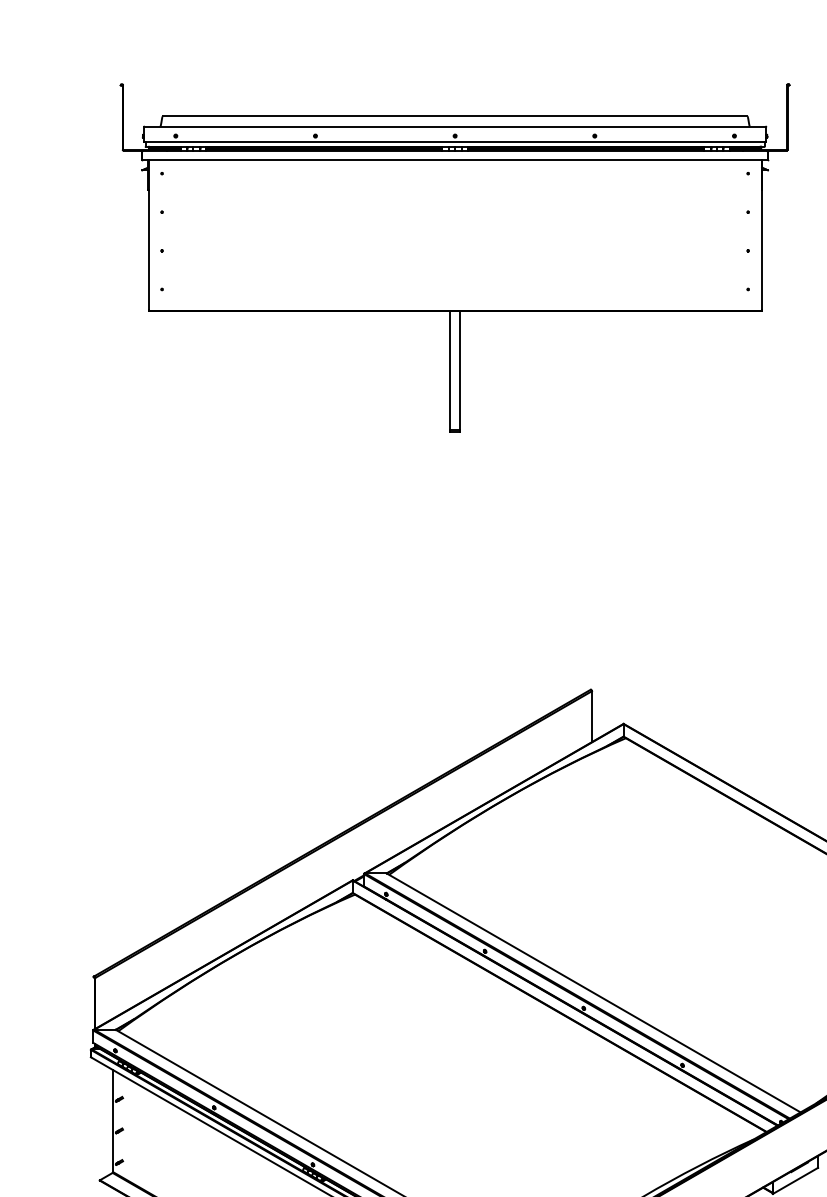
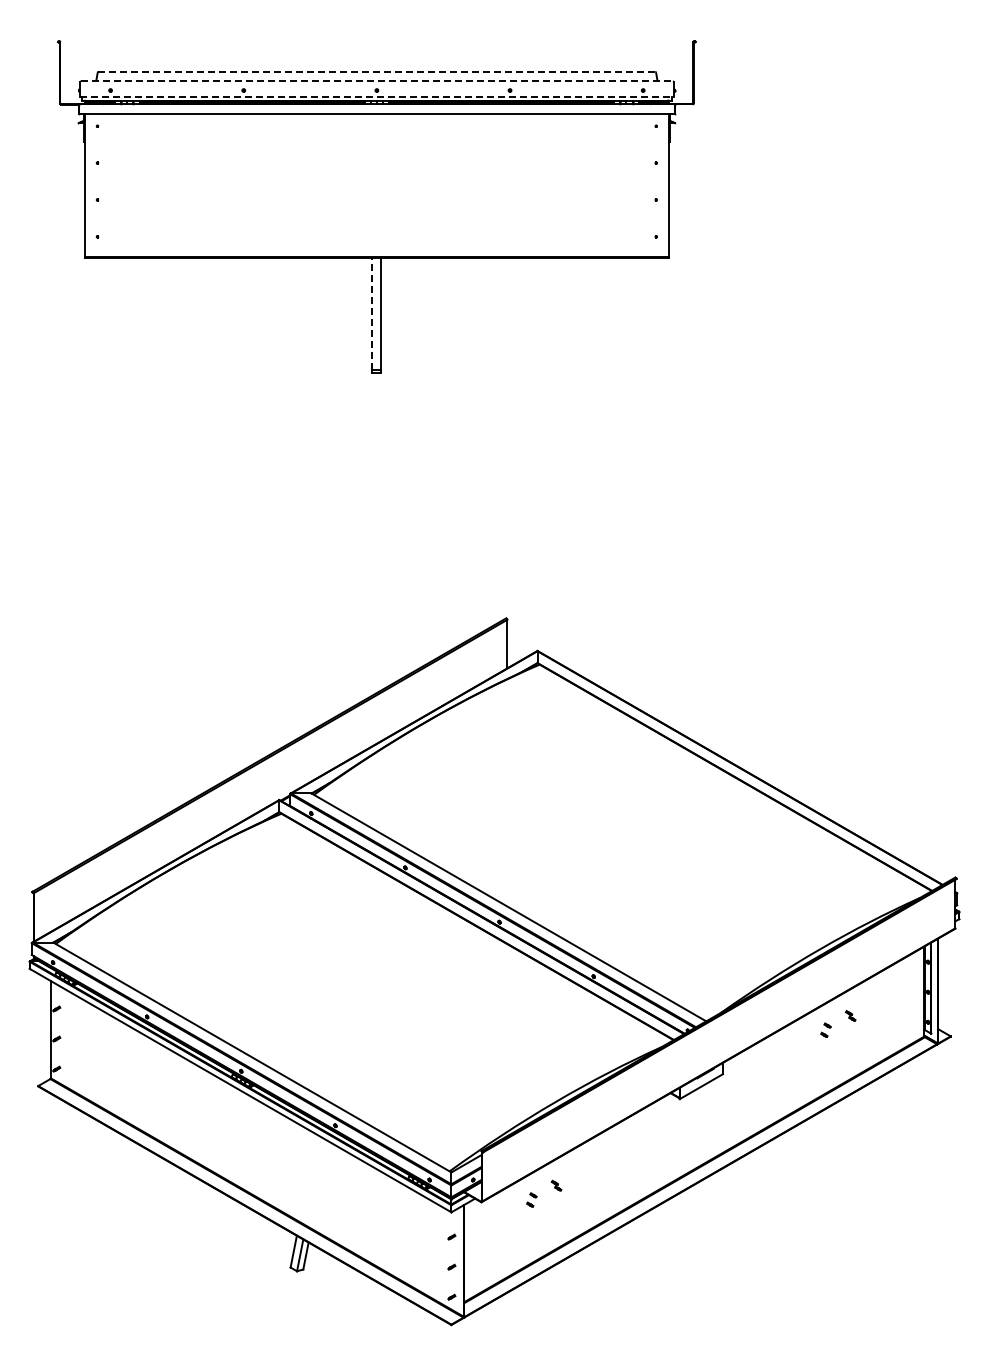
line: (454, 116) -> (376, 71), solid -> dashed
line: (454, 126) -> (376, 81), solid -> dashed
line: (454, 142) -> (376, 96), solid -> dashed
line: (450, 369) -> (372, 313), solid -> dashed

